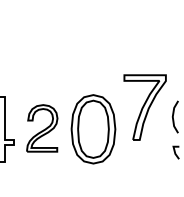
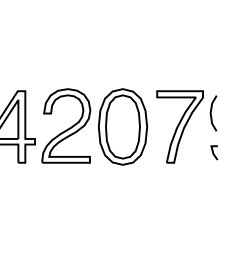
part: (144, 107) -> (179, 126), moved
part: (42, 127) -> (66, 125), size x1.43

